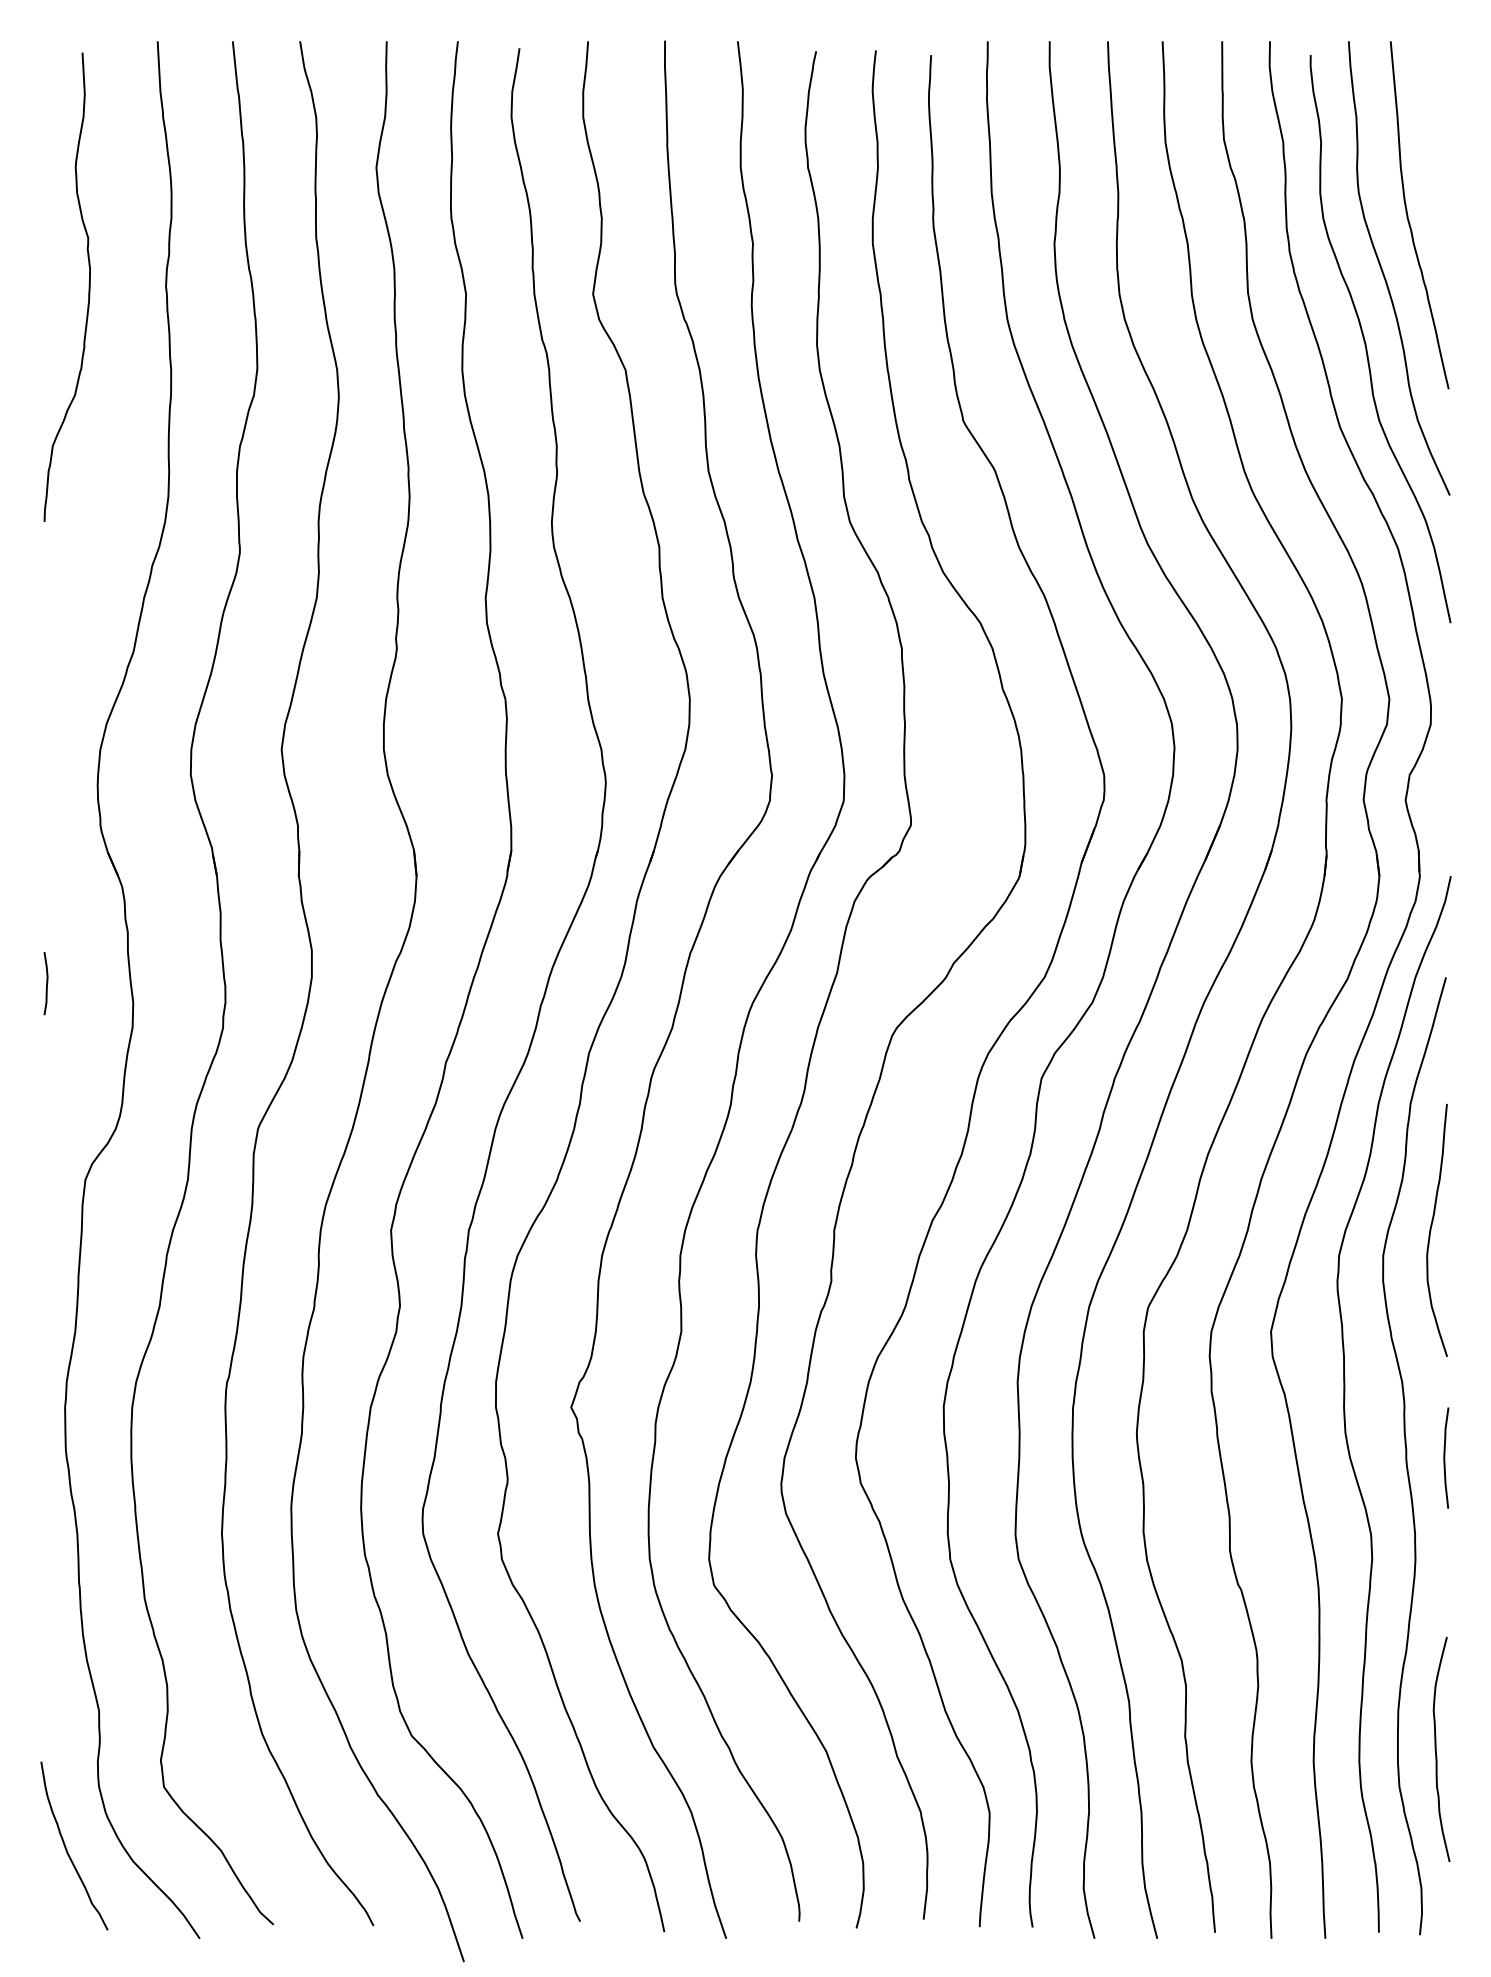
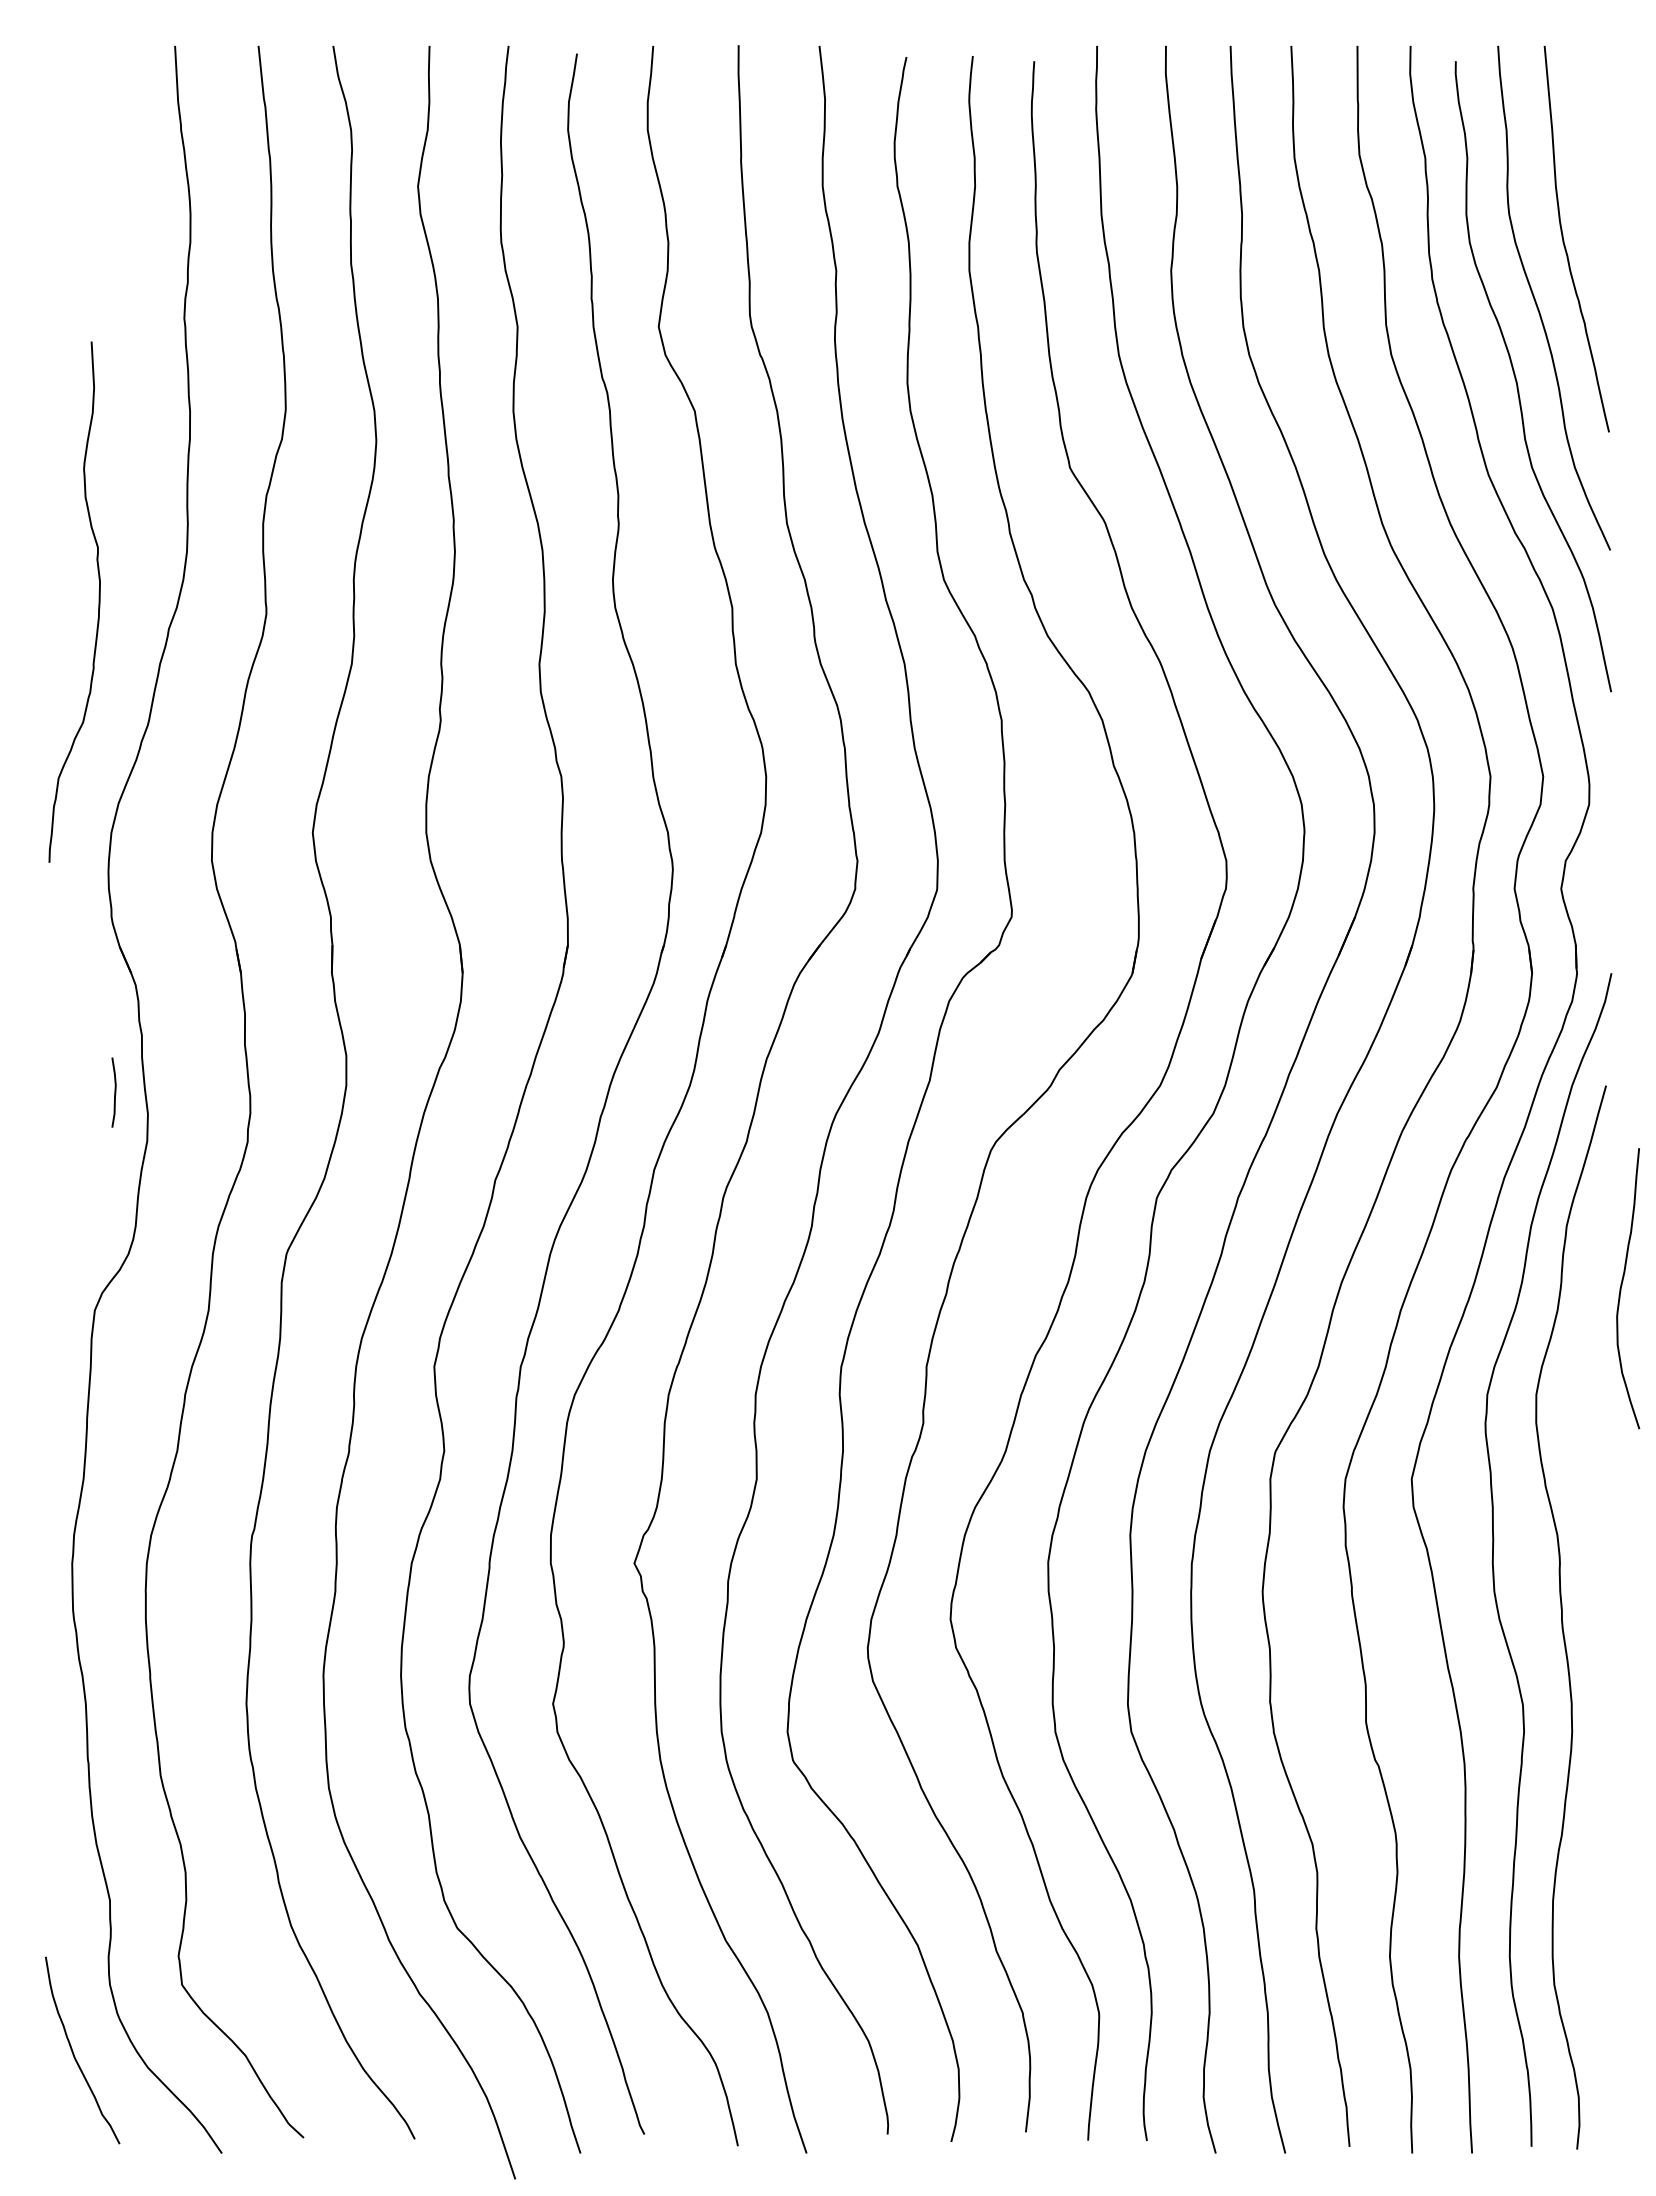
curve: (88, 286) -> (98, 601), moved
curve: (46, 983) -> (114, 1092), moved
curve: (1431, 1227) -> (1622, 1285), moved
curve: (1444, 1458) -> (1604, 1619), removed
curve: (1436, 1749) -> (1595, 1943), removed

